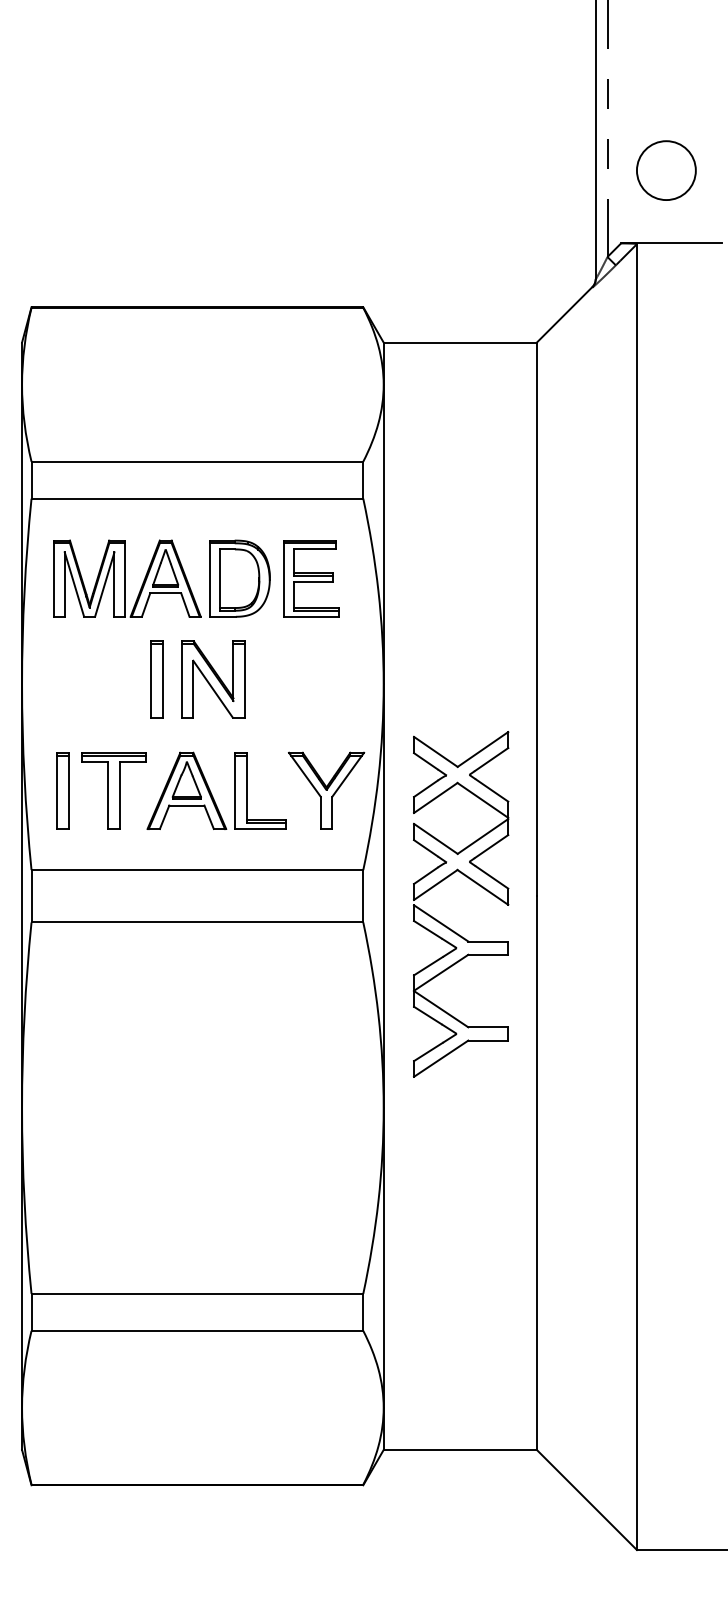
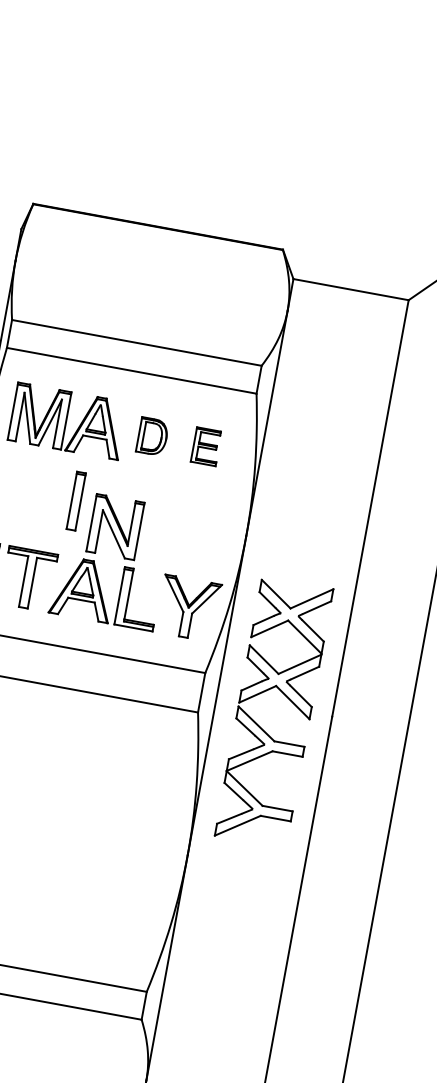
part: (239, 578) -> (152, 436), size x0.6
part: (311, 578) -> (206, 446), size x0.6
part: (213, 679) -> (115, 527), moved

